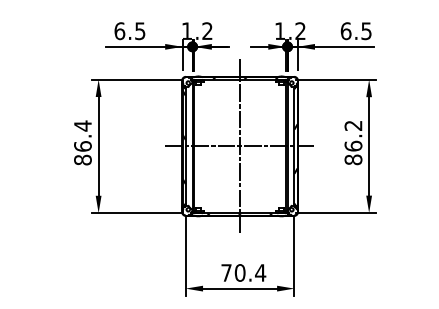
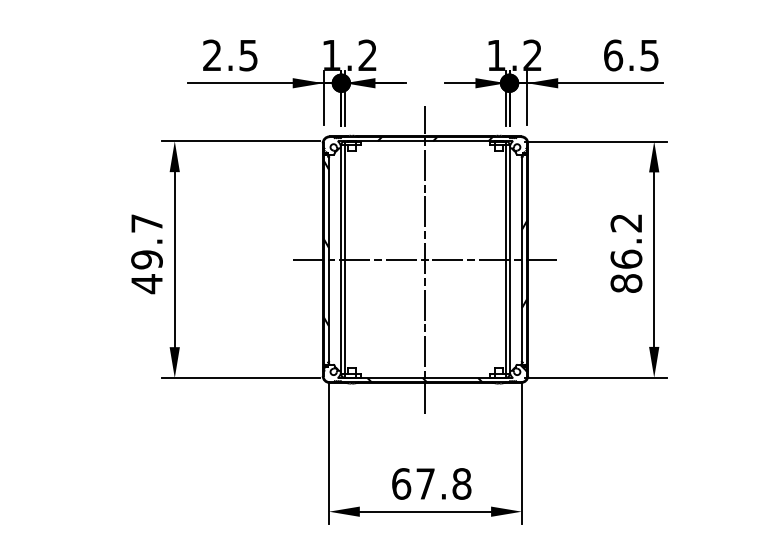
text: (119, 31) -> (211, 56), 6.5 -> 2.5
text: (82, 142) -> (146, 252), 86.4 -> 49.7
text: (243, 272) -> (431, 483), 70.4 -> 67.8

